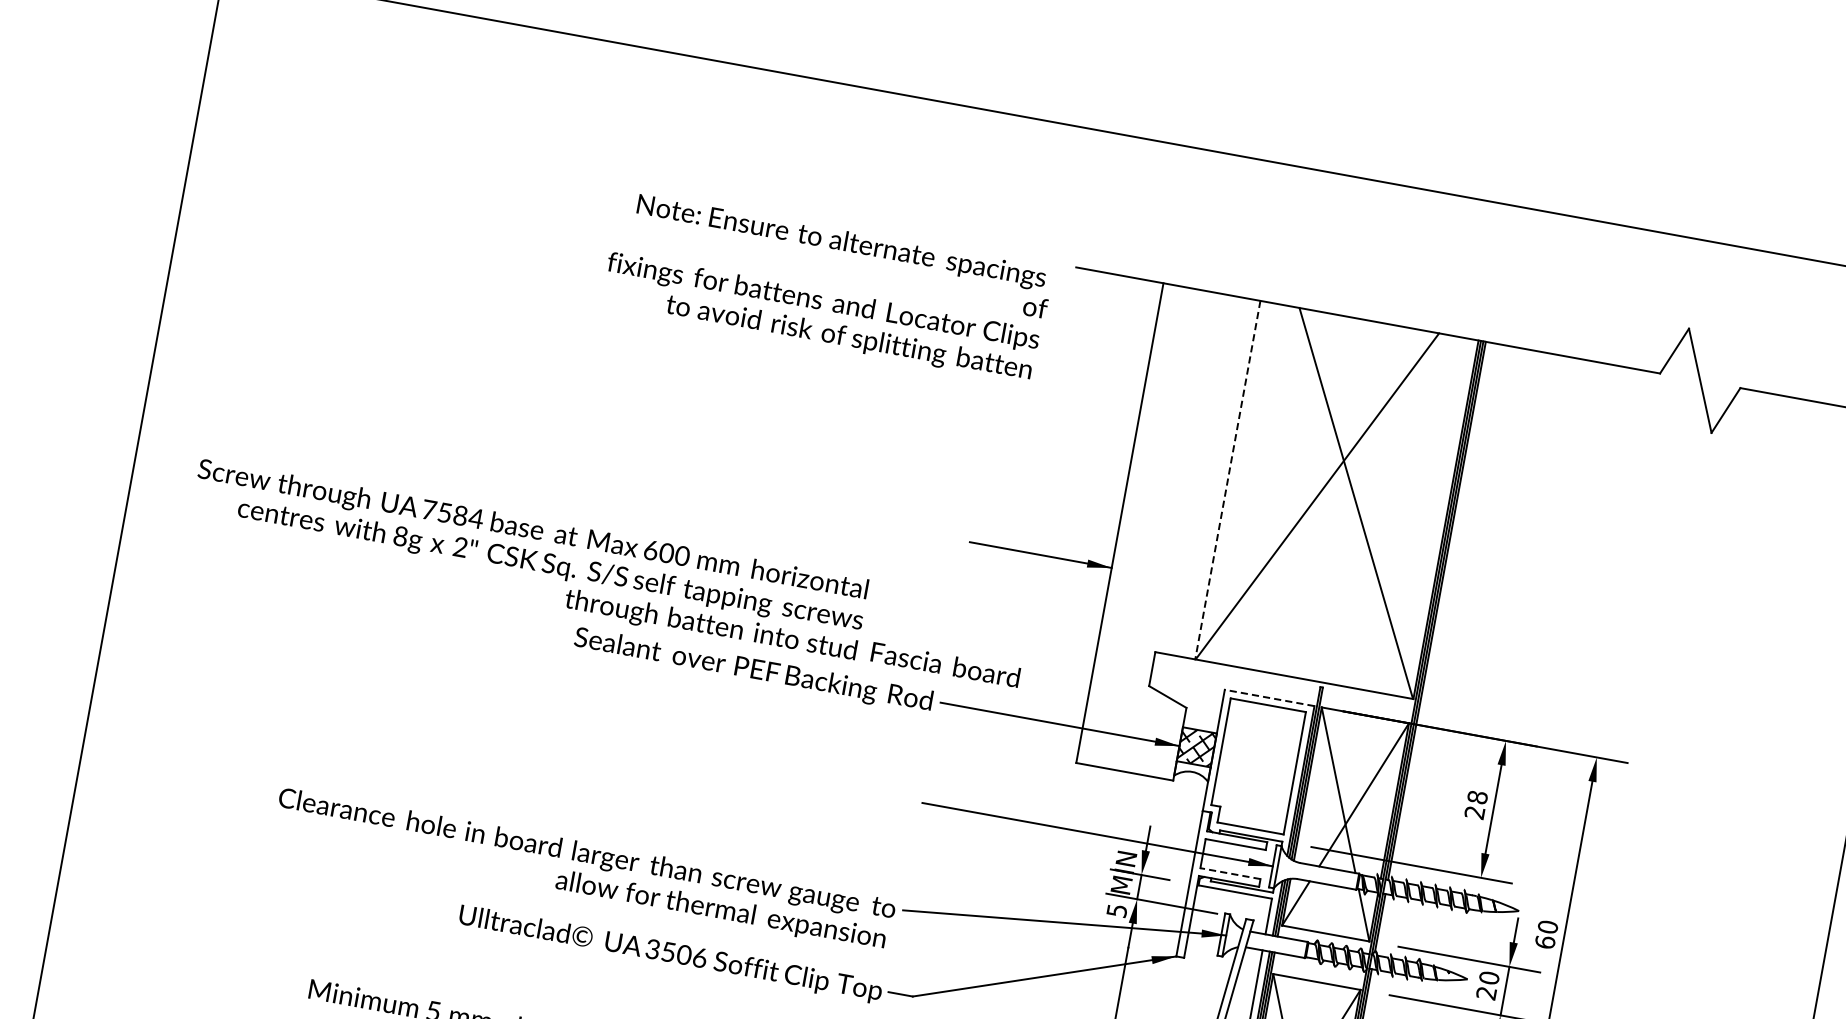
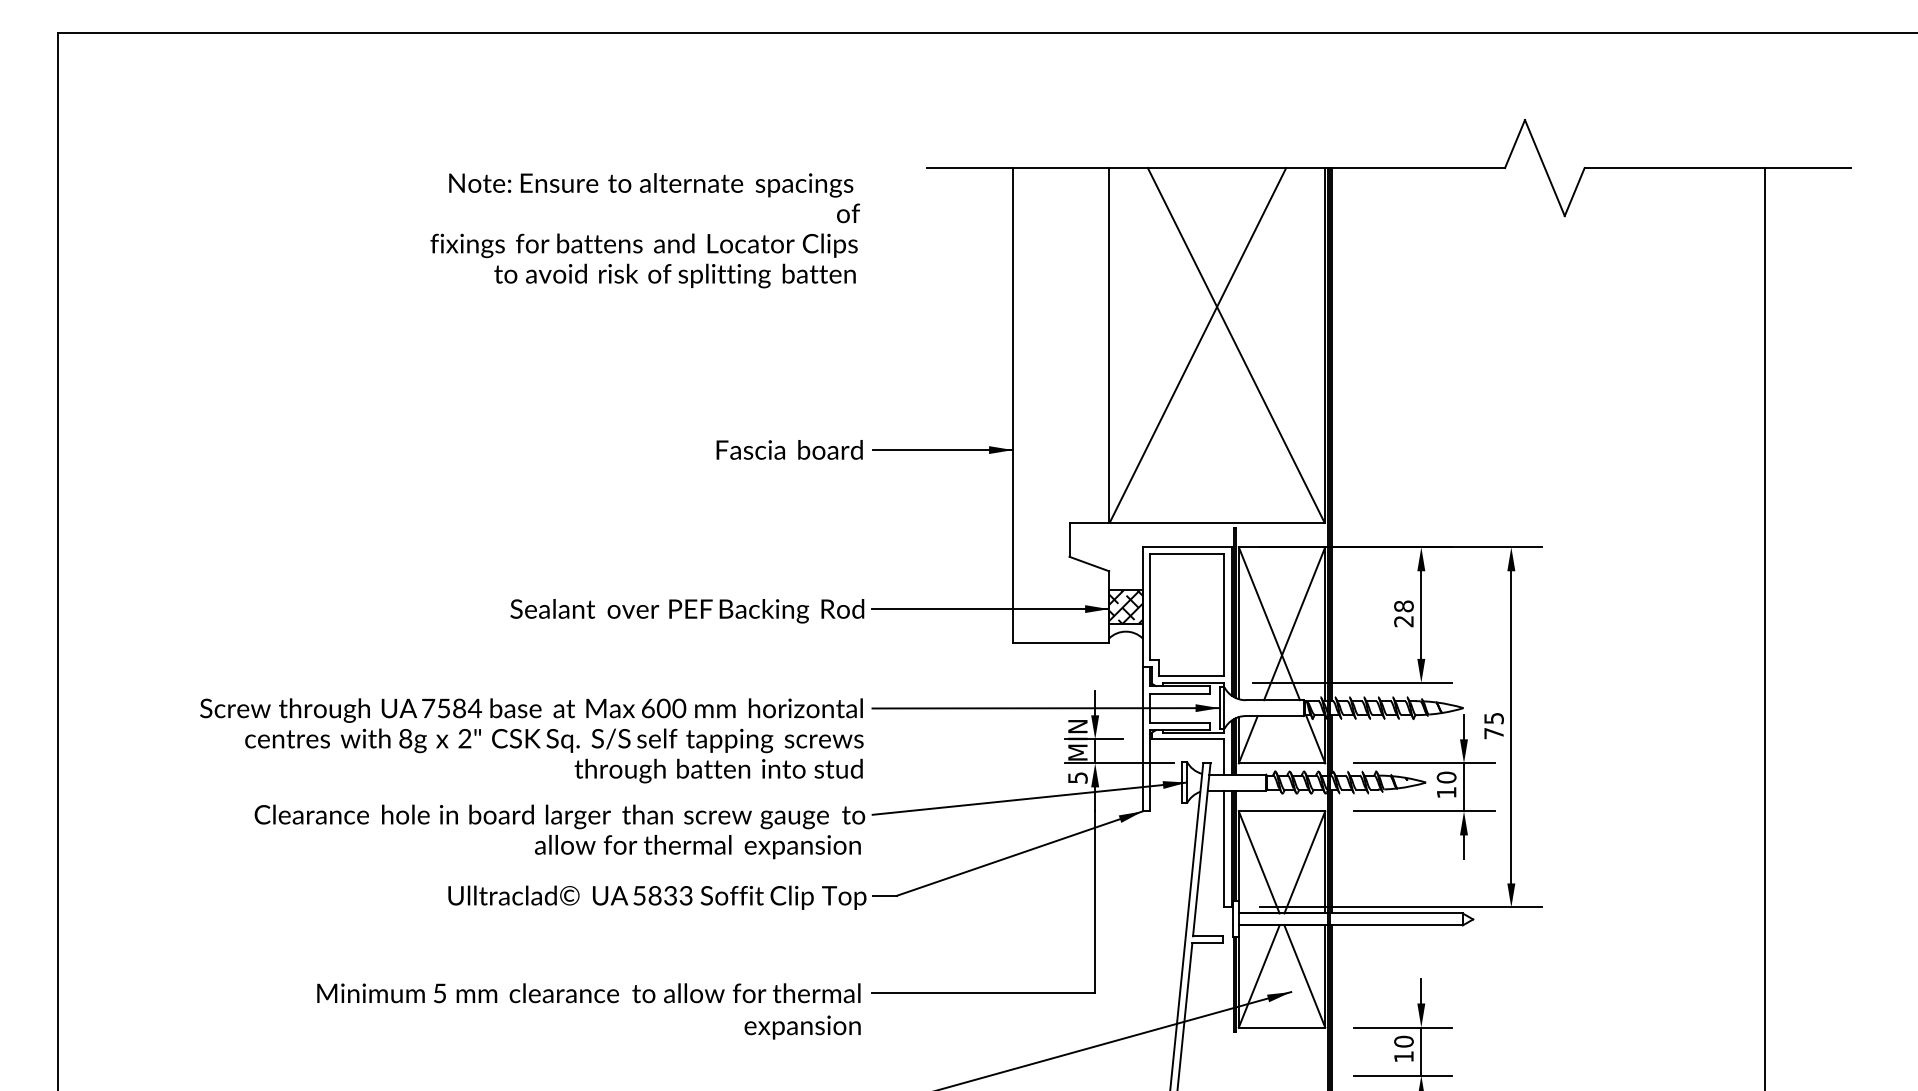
text: (827, 287) -> (645, 230), moved
line: (1228, 480) -> (1109, 345), dashed -> solid
text: (527, 561) -> (531, 740), moved
text: (945, 664) -> (789, 449), moved
line: (1268, 698) -> (1186, 547), dashed -> solid
line: (1230, 873) -> (1180, 722), dashed -> solid
text: (1546, 934) -> (1493, 725), 60 -> 75
text: (676, 953) -> (662, 895), 3506 -> 5833
text: (1486, 993) -> (1446, 792), 20 -> 10

